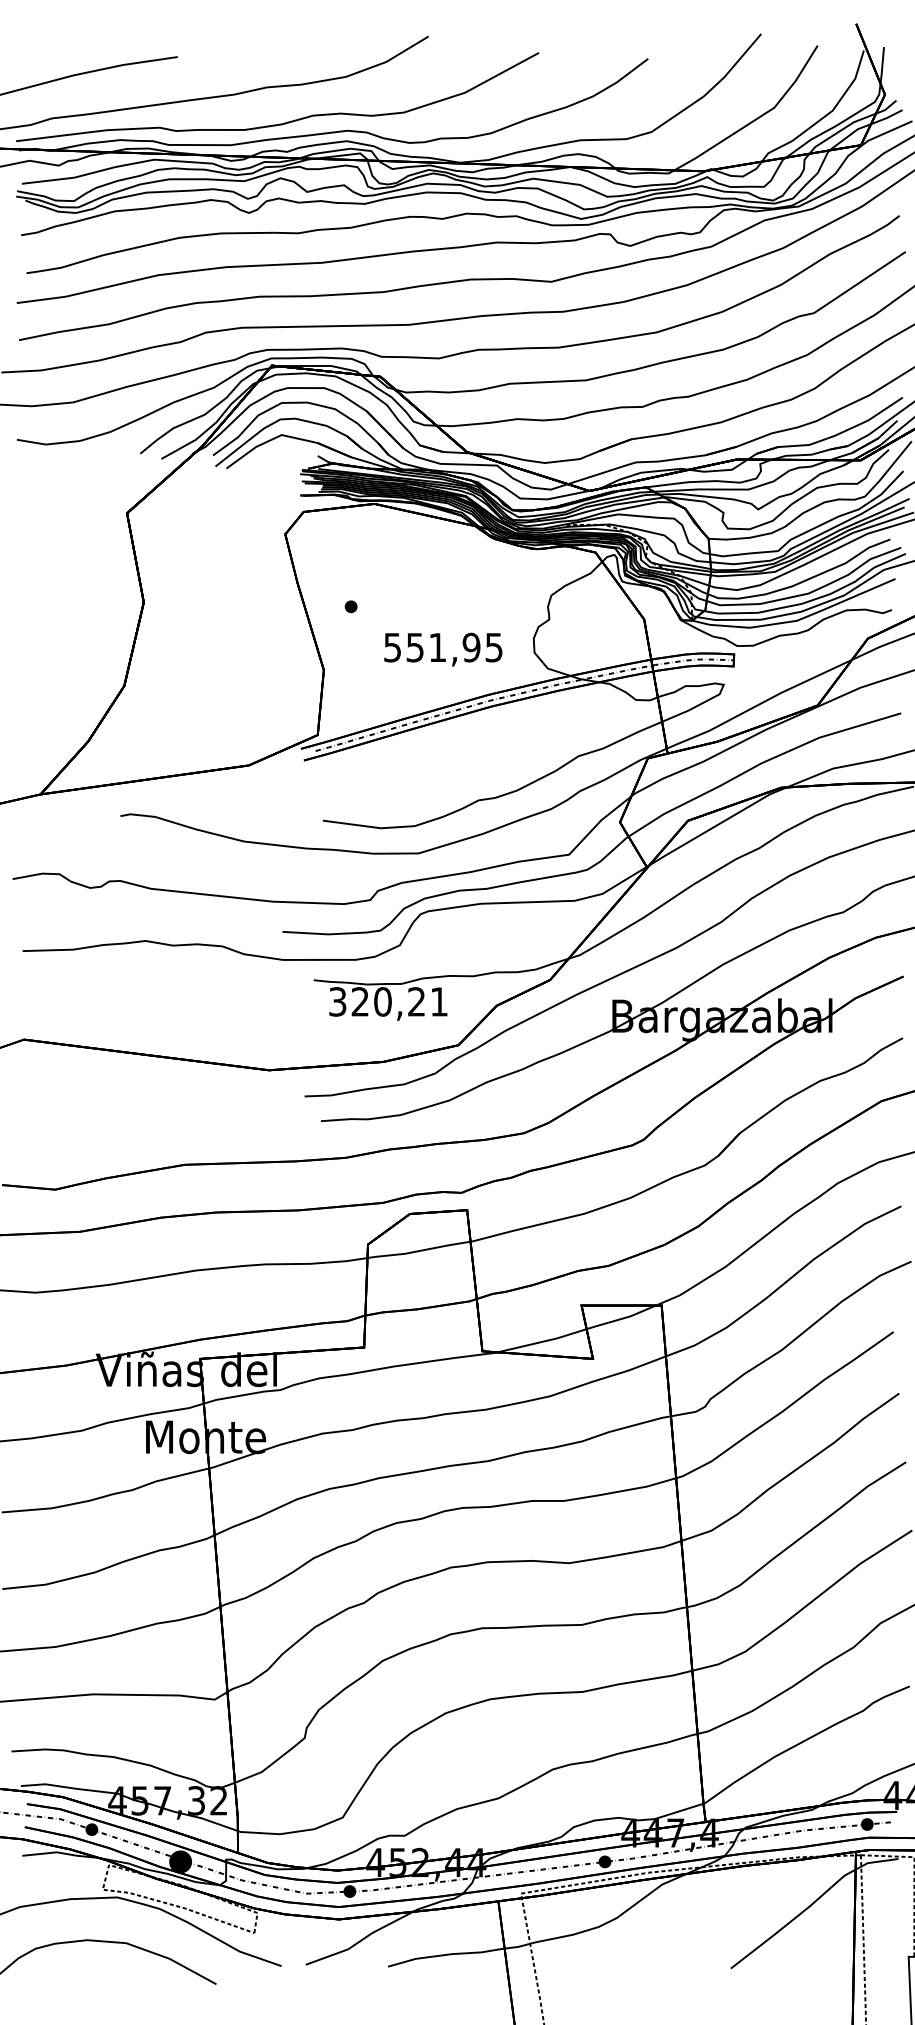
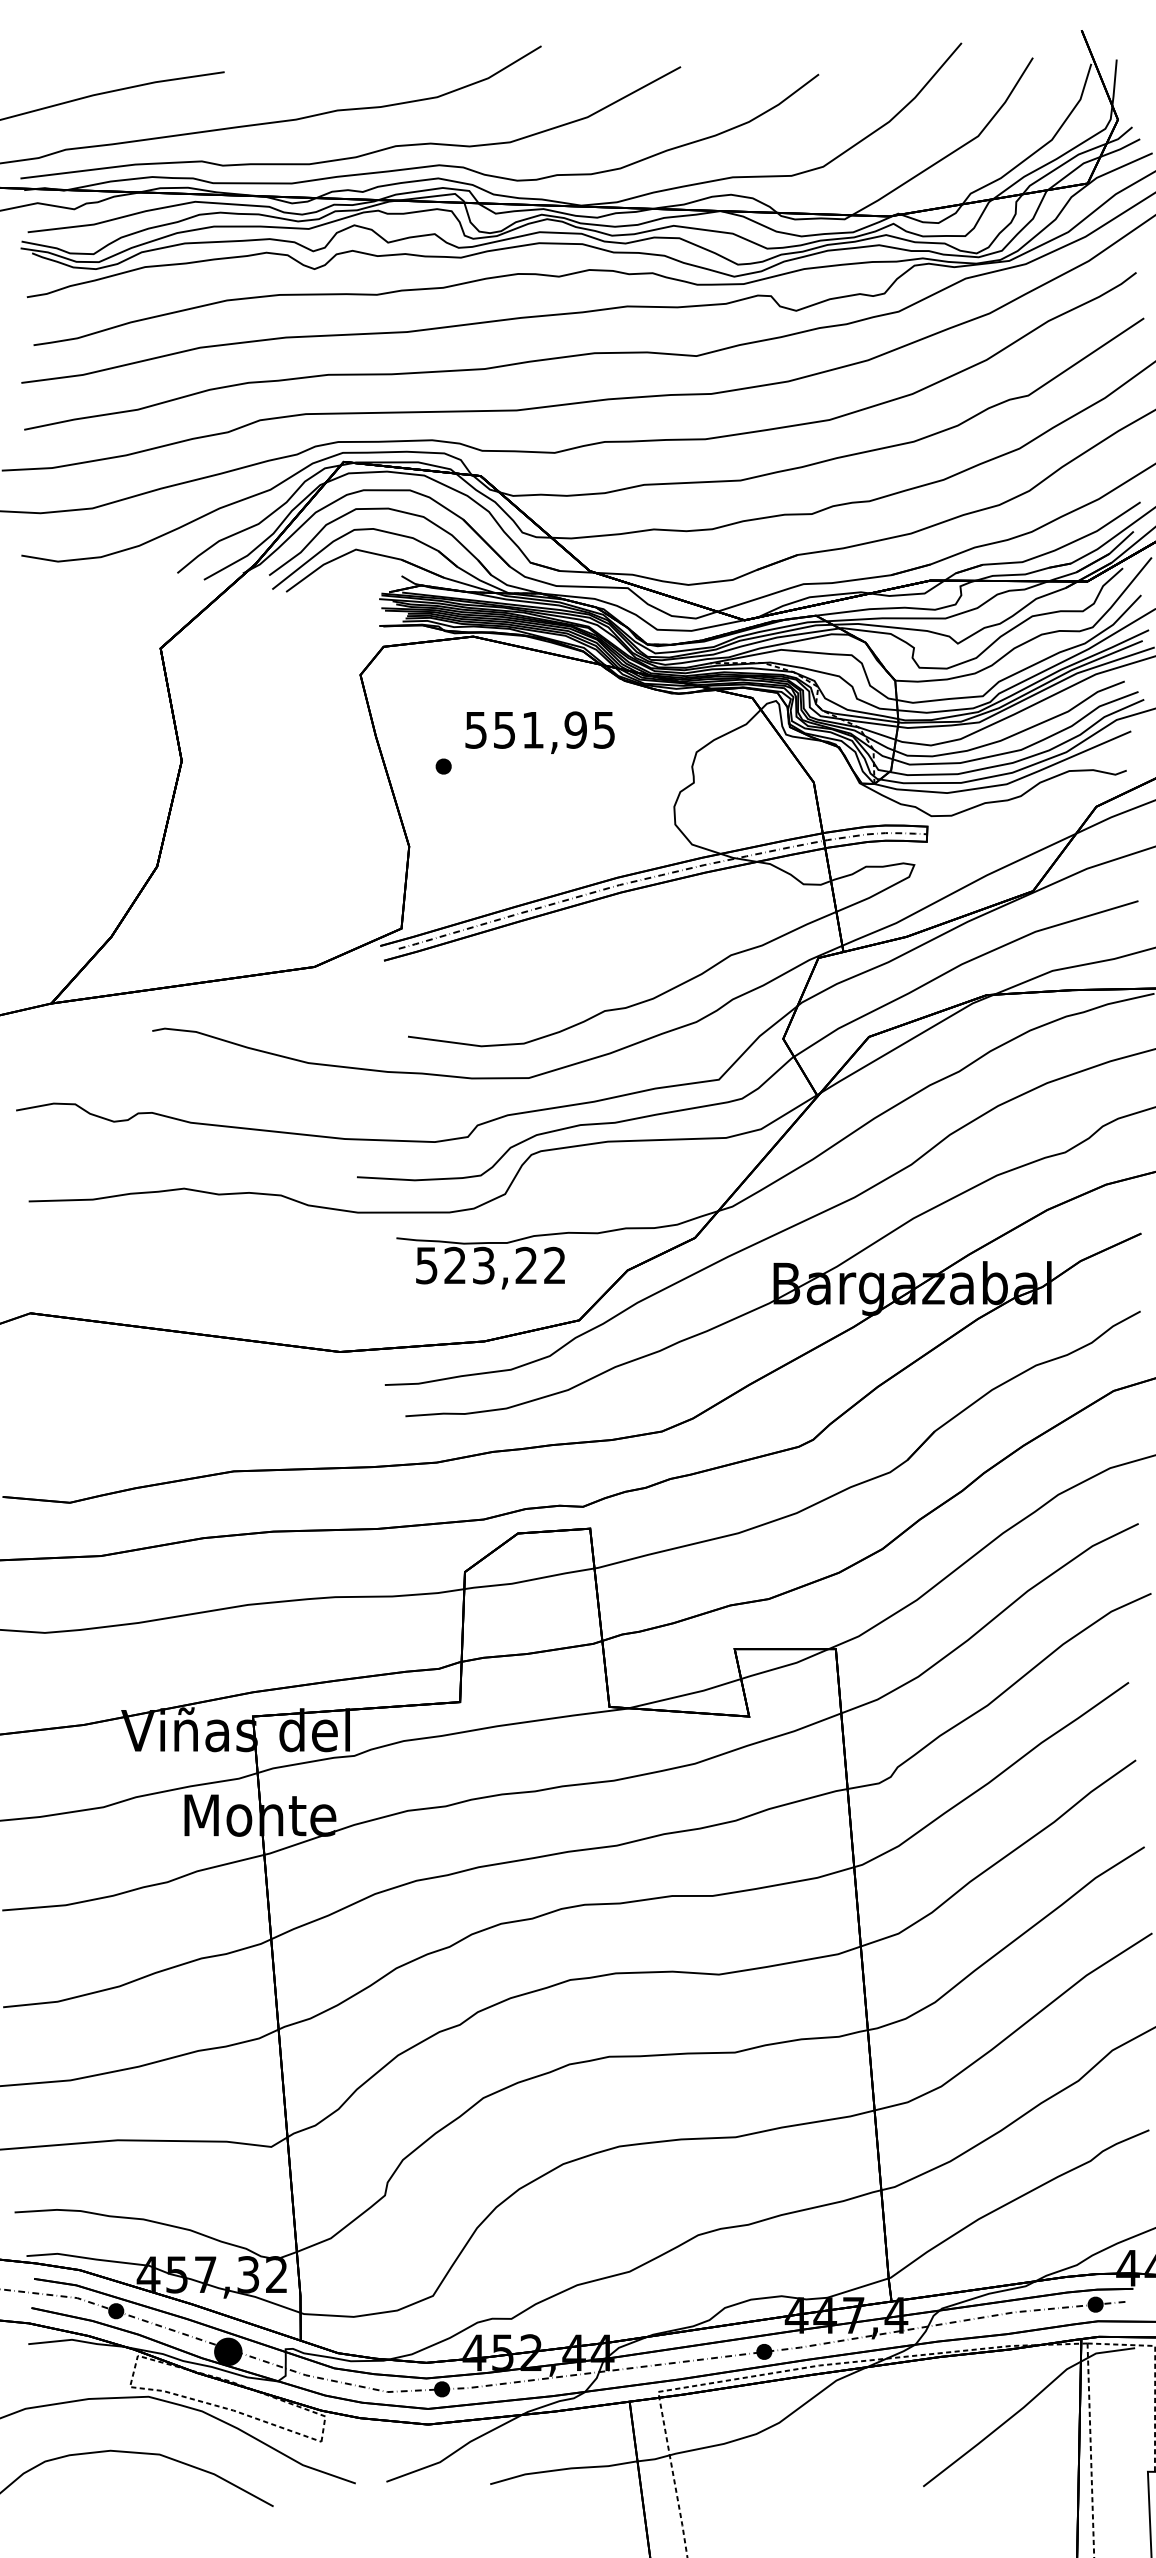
text: (442, 649) -> (539, 732), moved
text: (389, 1001) -> (491, 1265), 320,21 -> 523,22

